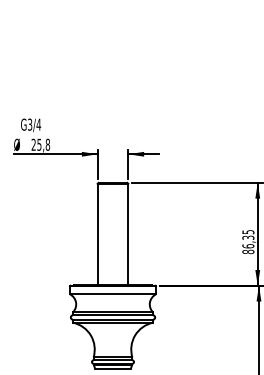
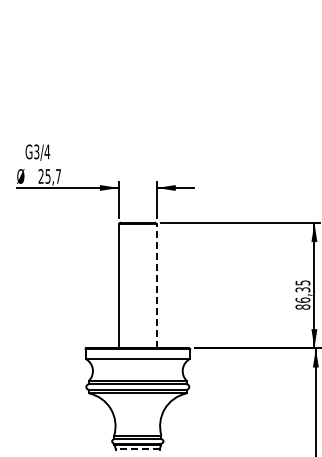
text: (47, 144) -> (58, 176), 25,8 -> 25,7
line: (128, 234) -> (156, 285), solid -> dashed
line: (112, 368) -> (137, 449), solid -> dashed

